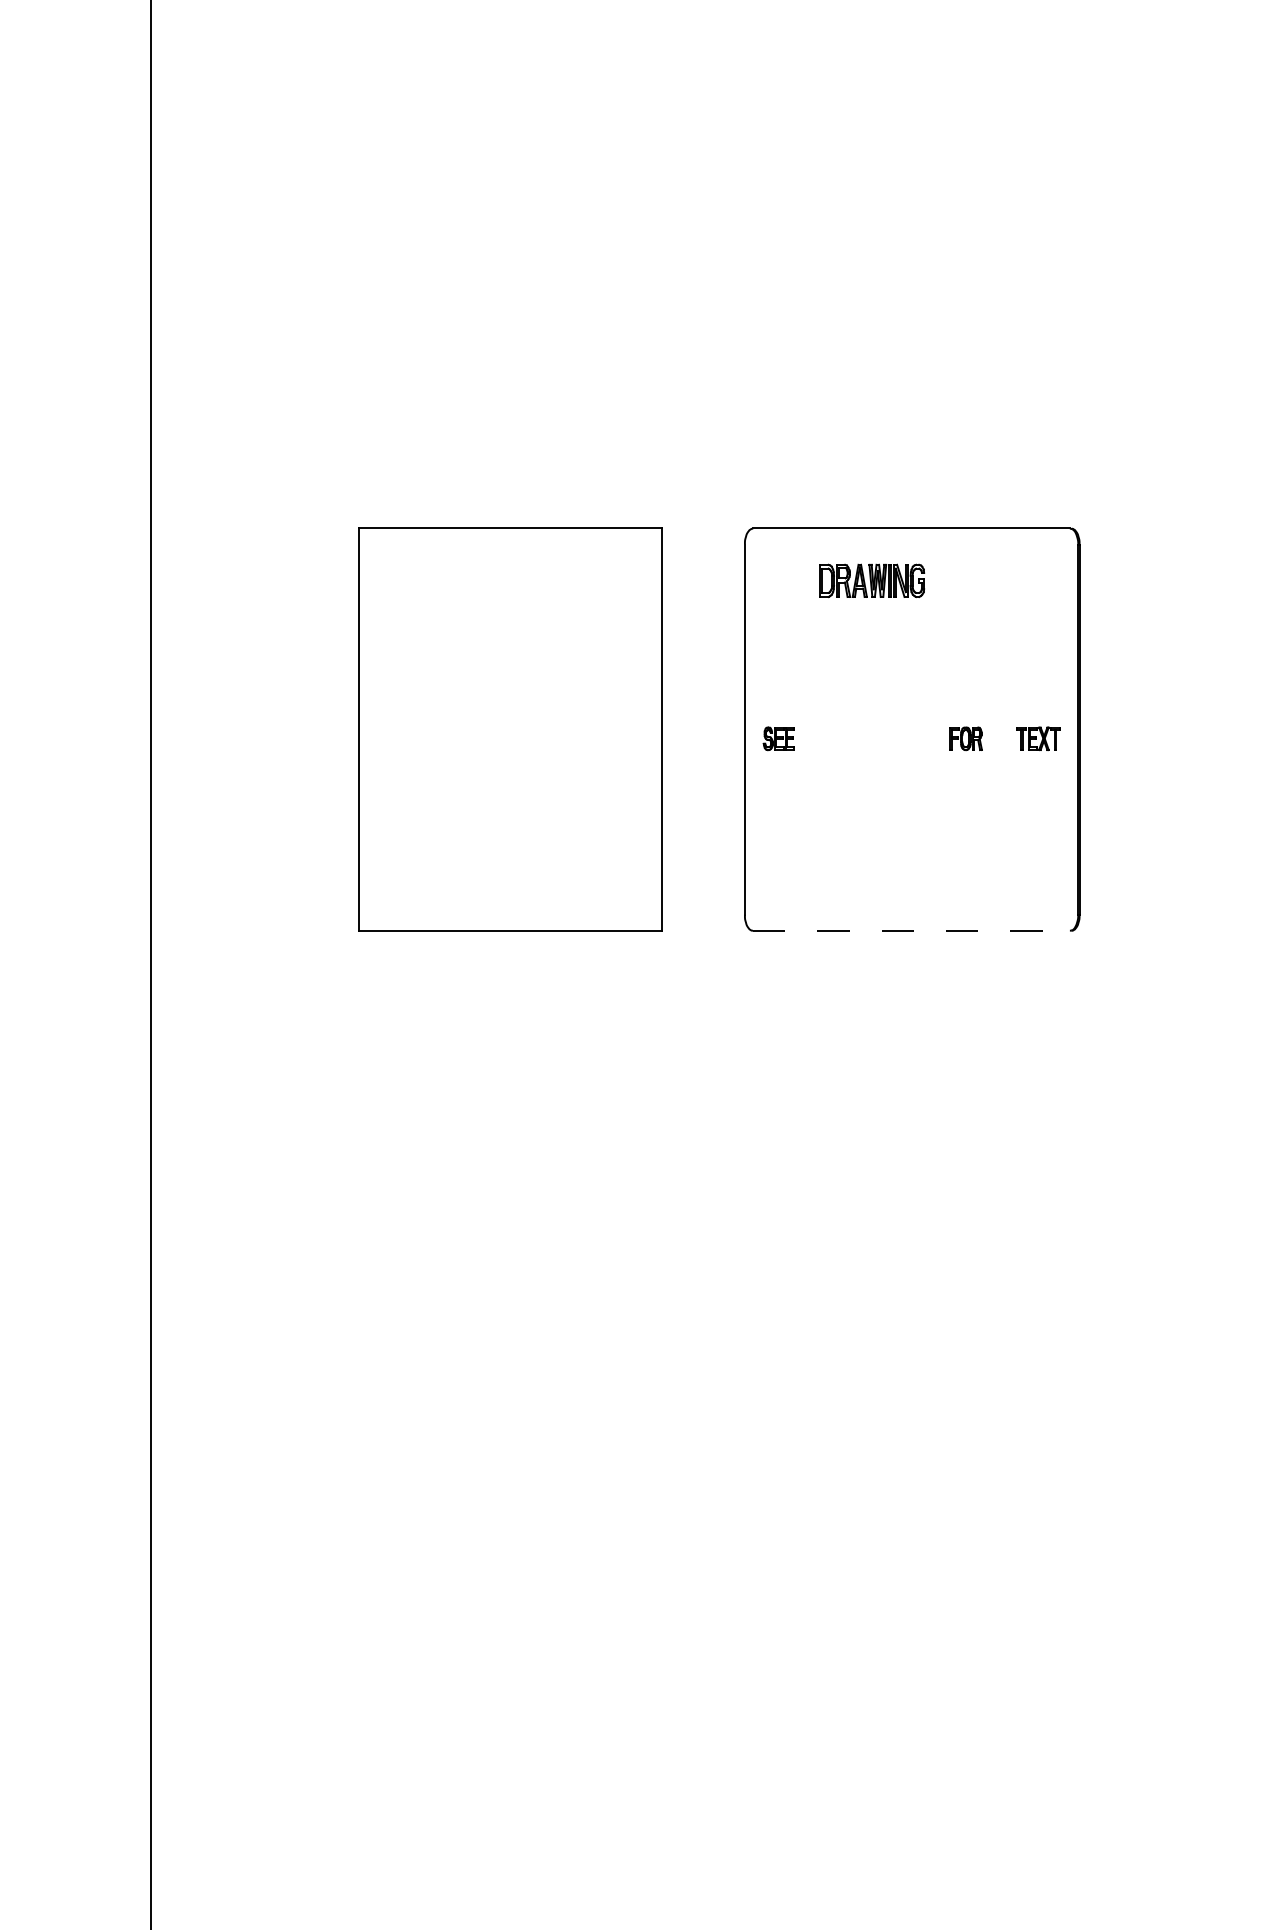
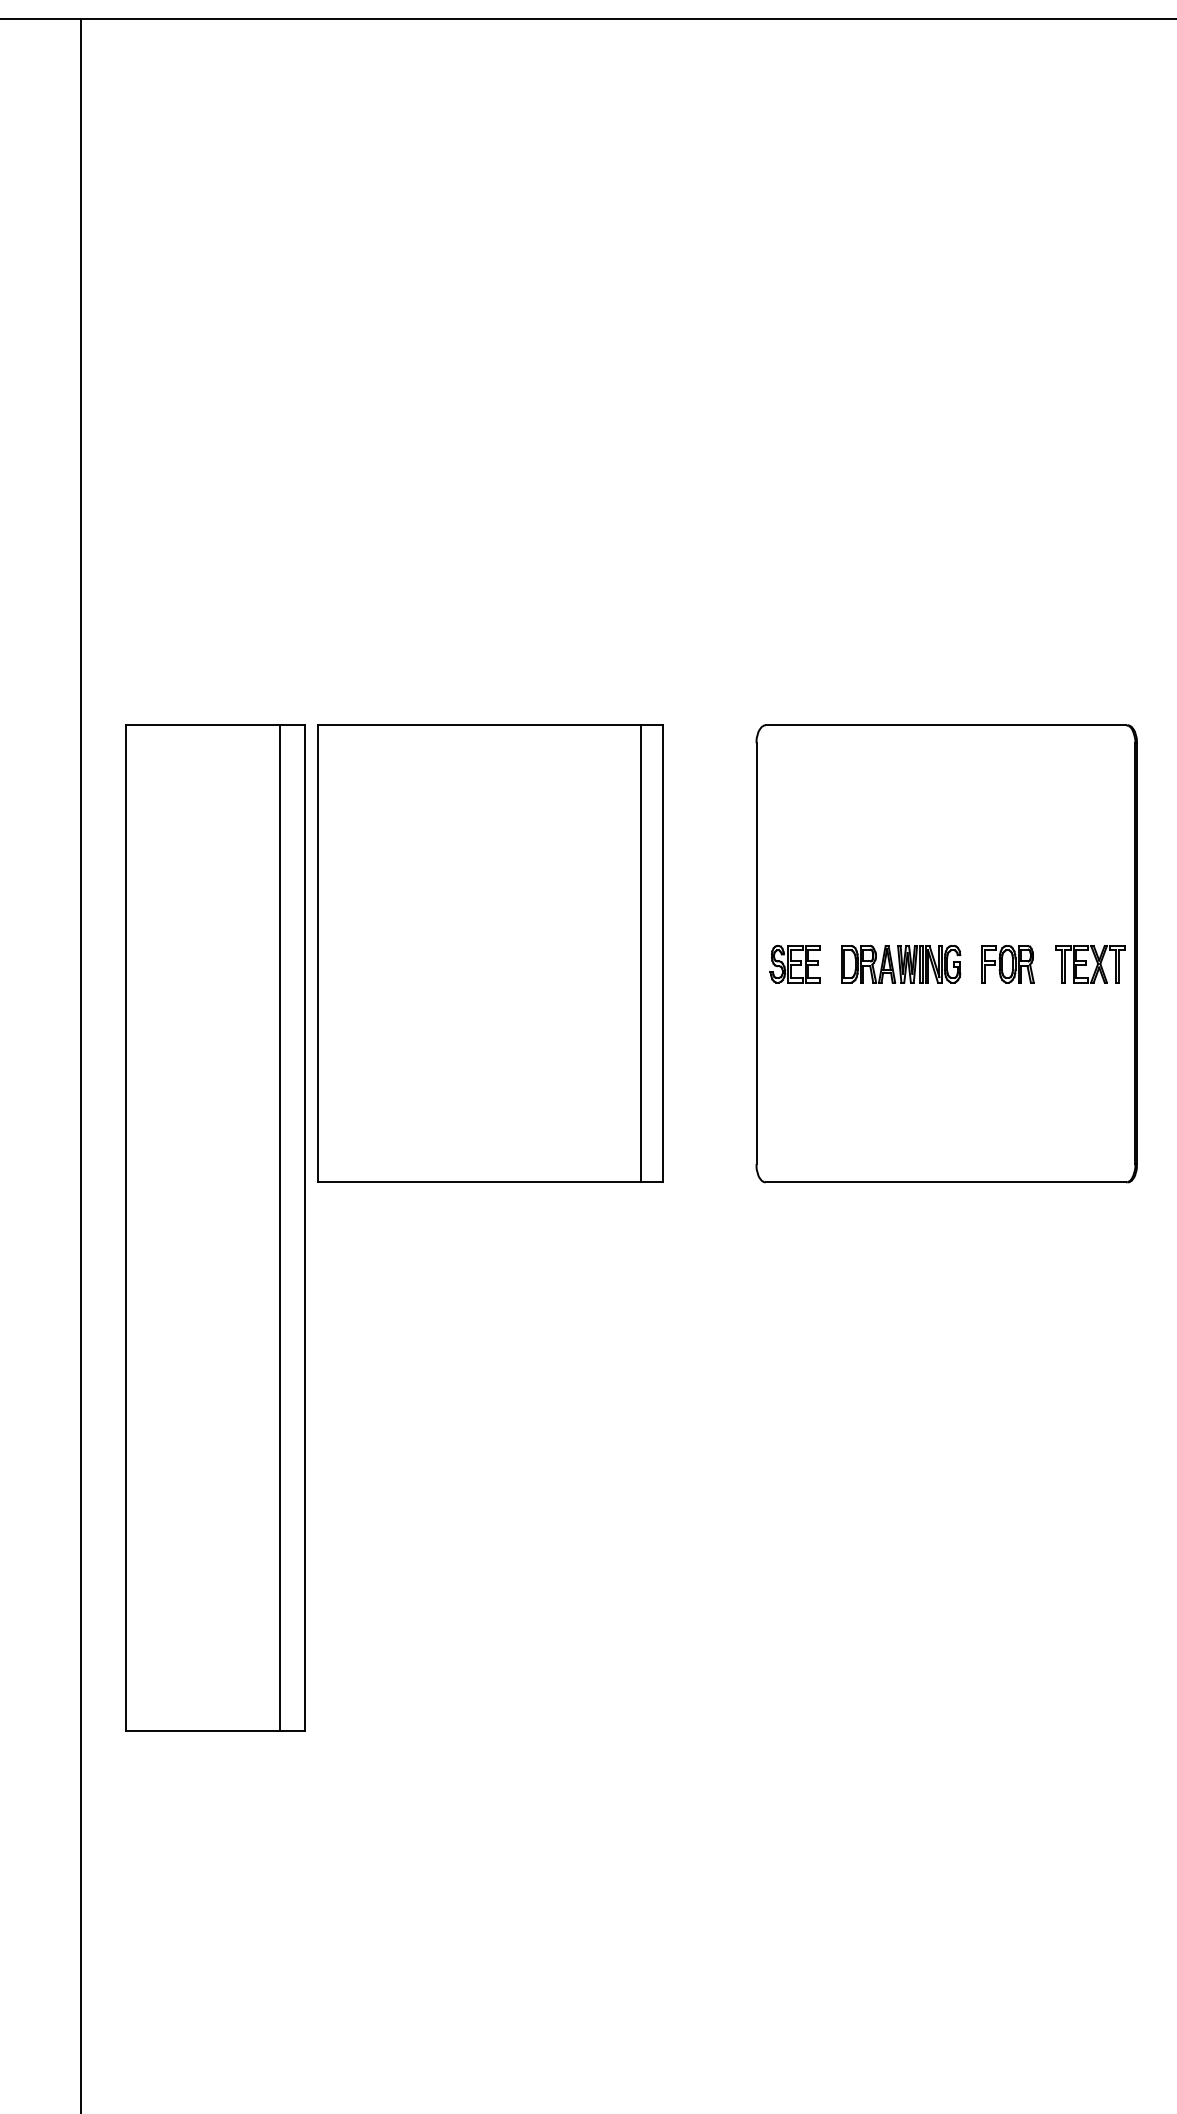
part: (872, 580) -> (901, 963), moved
line: (642, 729) -> (640, 953), added
part: (778, 738) -> (794, 963), size x1.43
part: (965, 738) -> (1007, 963), size x1.43
part: (1038, 738) -> (1090, 963), size x1.43
line: (911, 930) -> (945, 1182), dashed -> solid
part: (268, 970) -> (214, 1227), added

